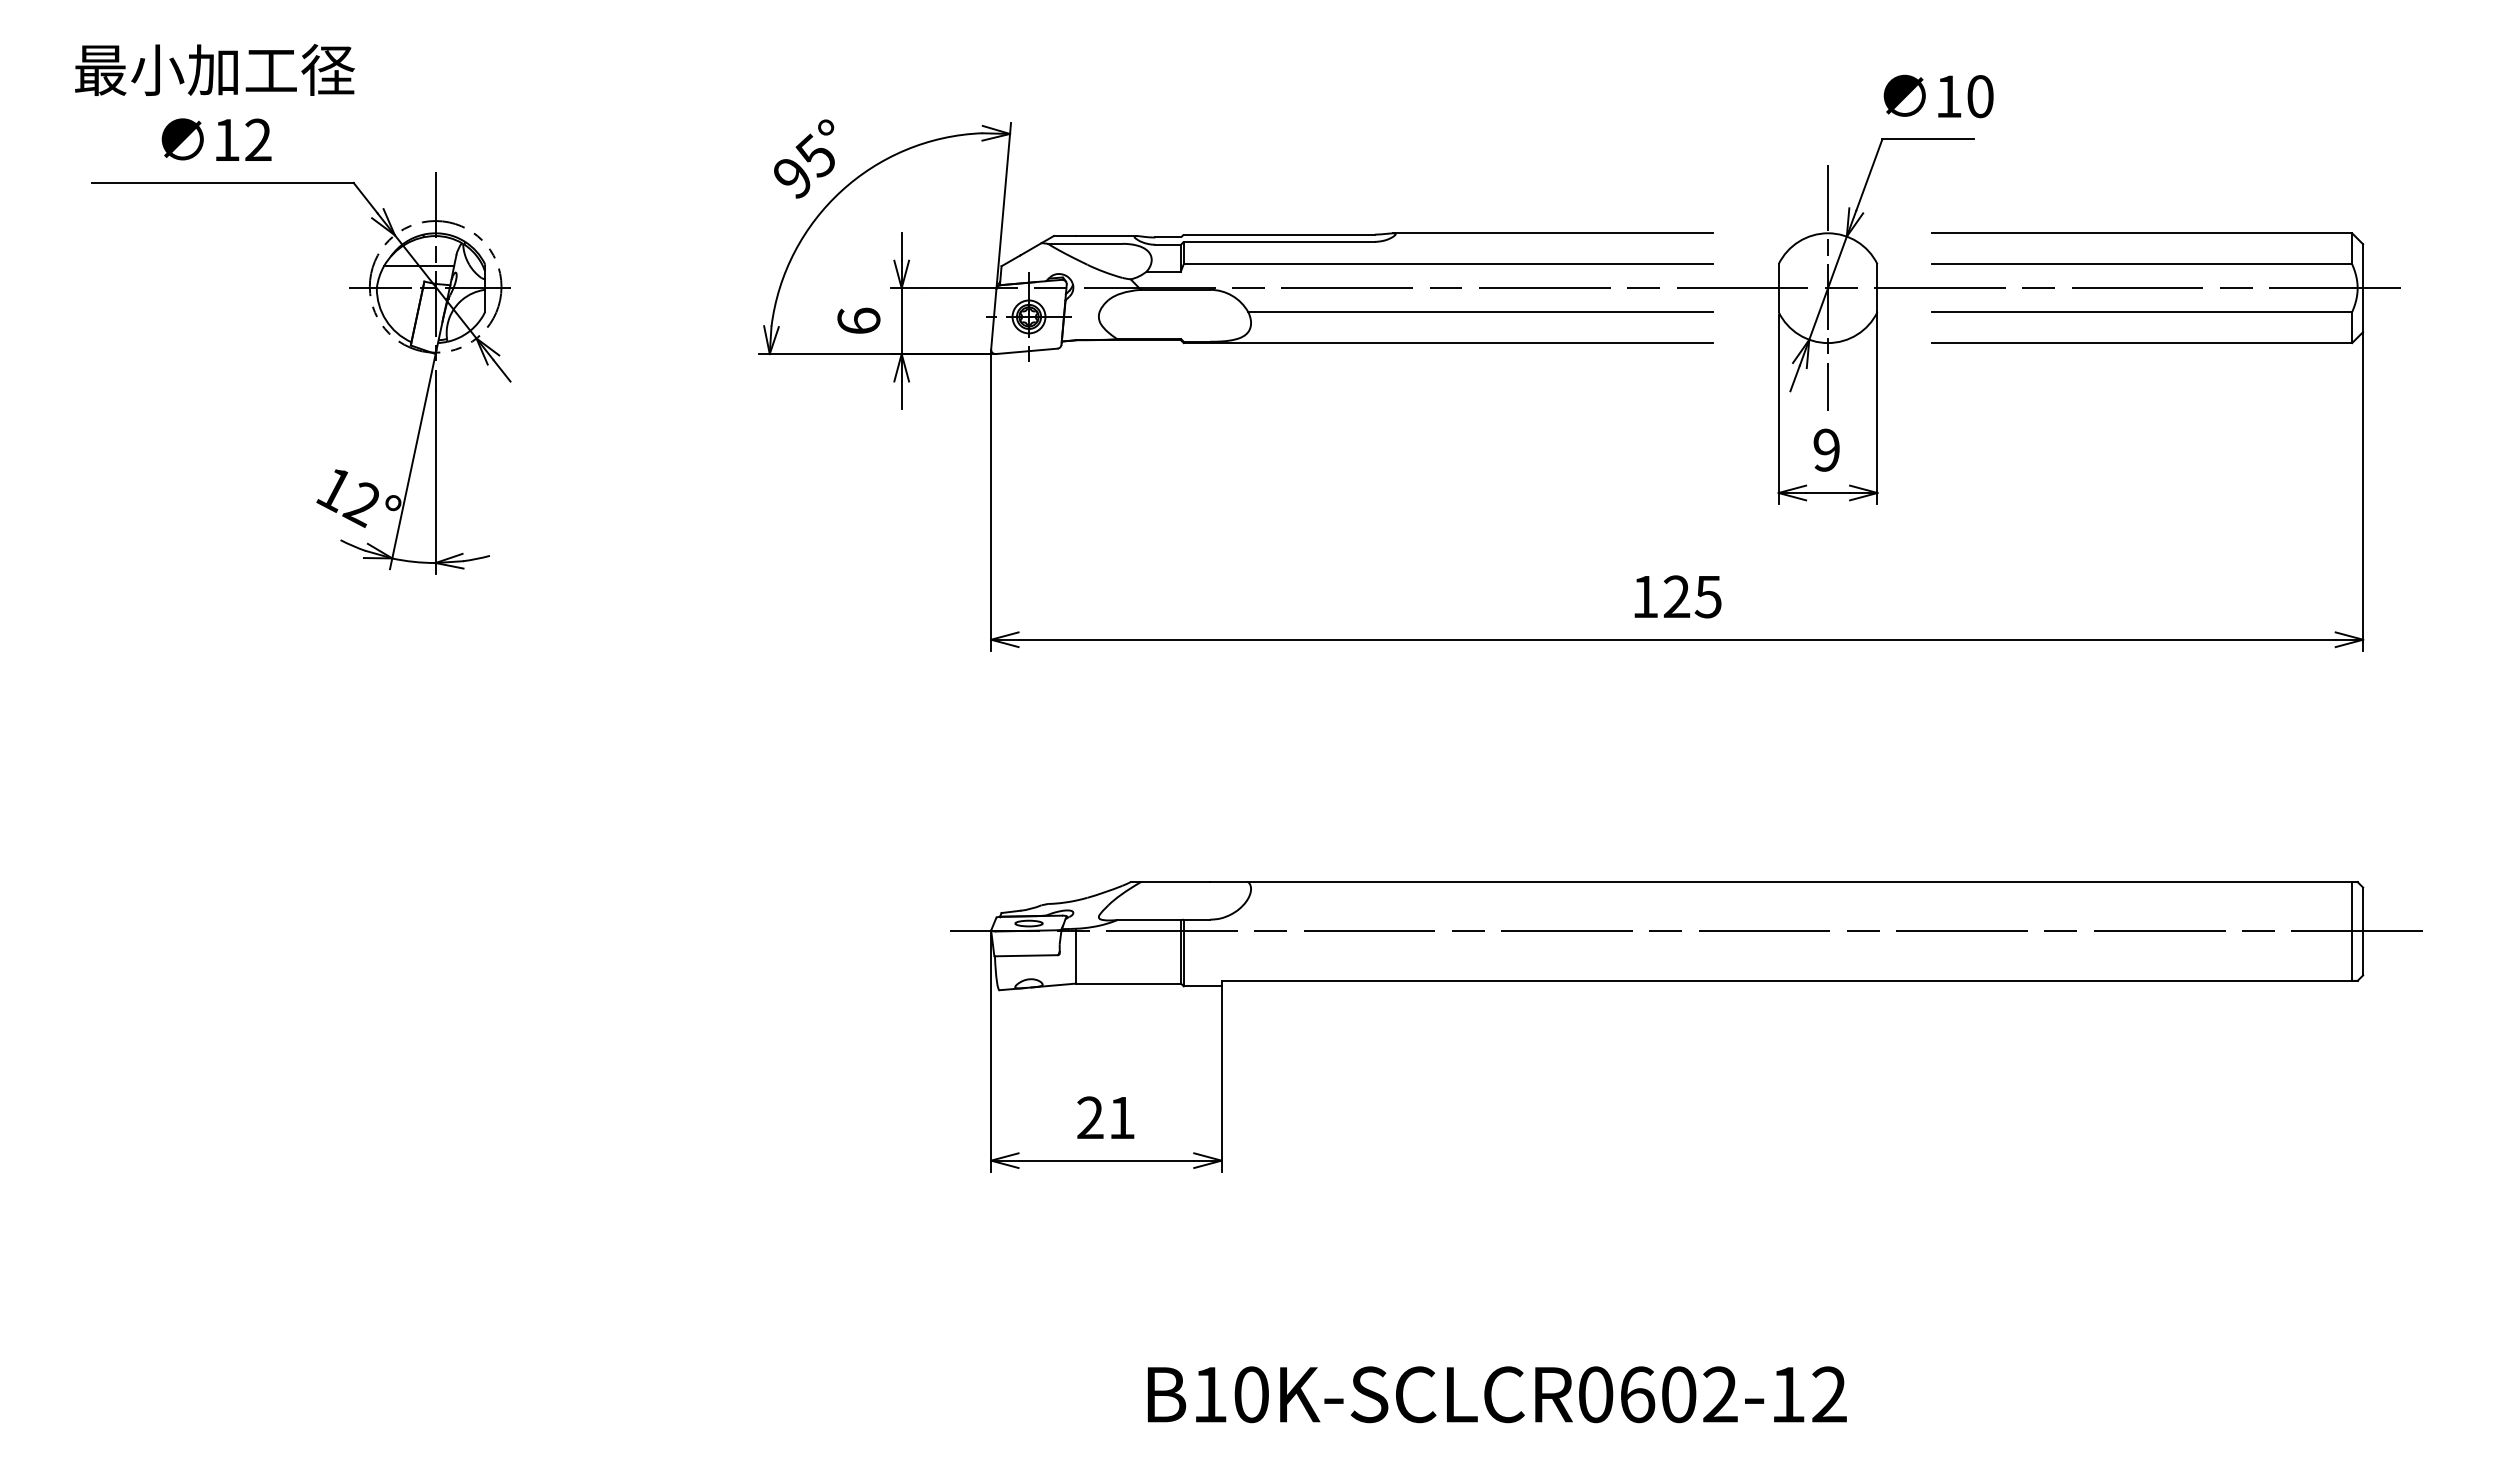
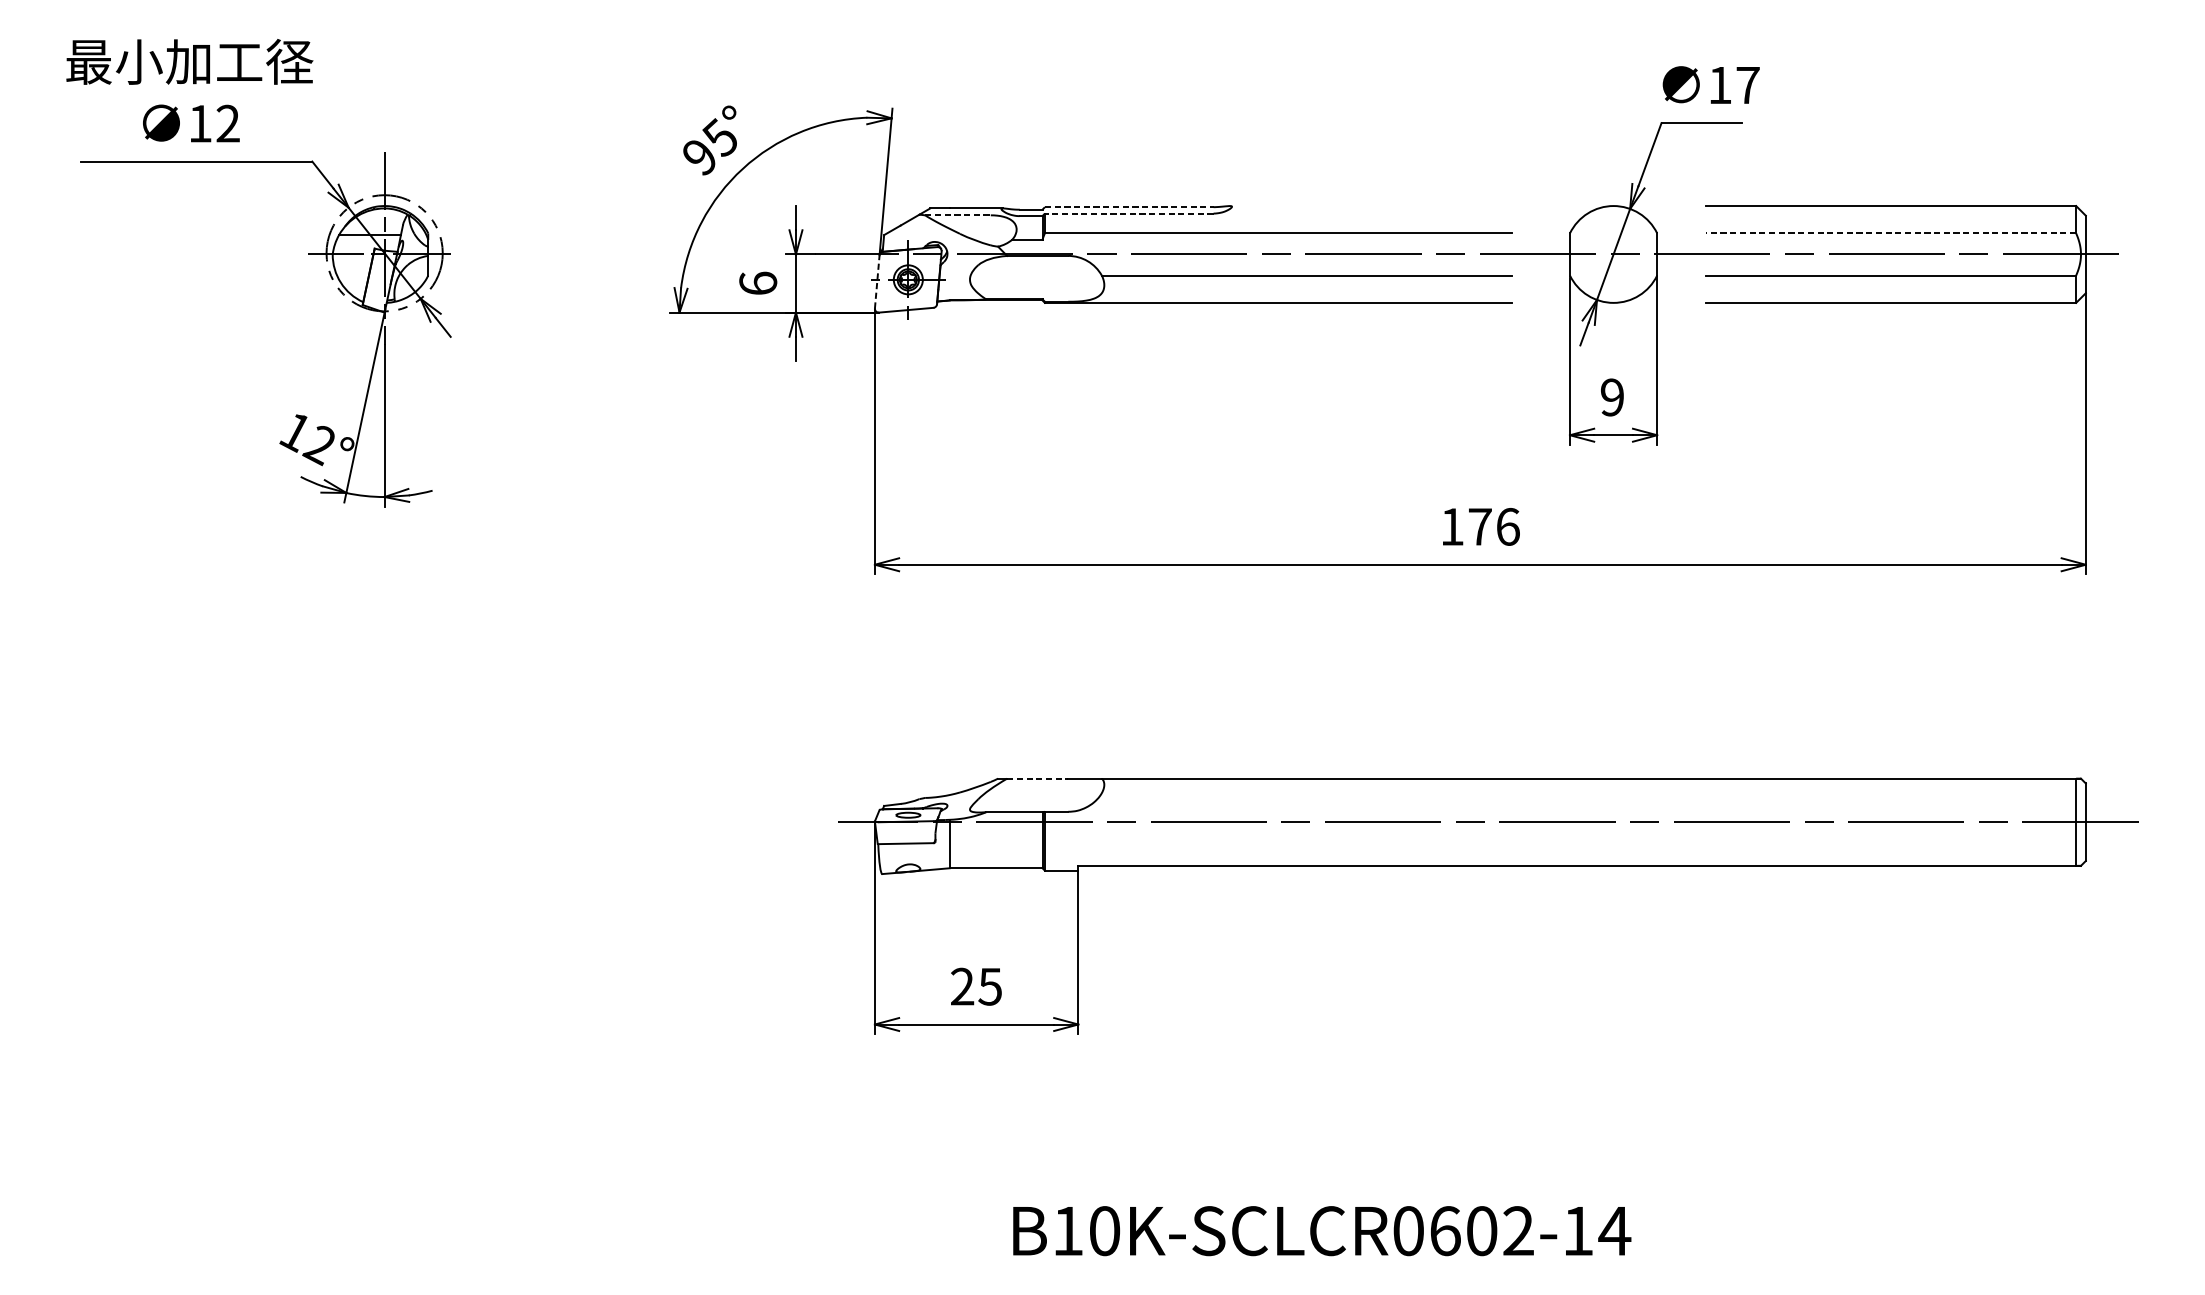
text: (1980, 96) -> (1748, 85), 10 -> 17
line: (1552, 233) -> (1370, 206), removed
line: (1279, 234) -> (1129, 207), solid -> dashed
line: (1279, 241) -> (1129, 213), solid -> dashed
line: (1085, 243) -> (958, 215), solid -> dashed
line: (2142, 264) -> (1891, 233), solid -> dashed
line: (1828, 287) -> (1613, 253), removed
line: (993, 318) -> (876, 281), solid -> dashed
text: (1692, 596) -> (1493, 526), 125 -> 176
line: (1175, 882) -> (1037, 779), solid -> dashed
text: (1121, 1118) -> (989, 987), 21 -> 25
text: (1829, 1394) -> (1614, 1230), B10K-SCLCR0602-12 -> B10K-SCLCR0602-14

